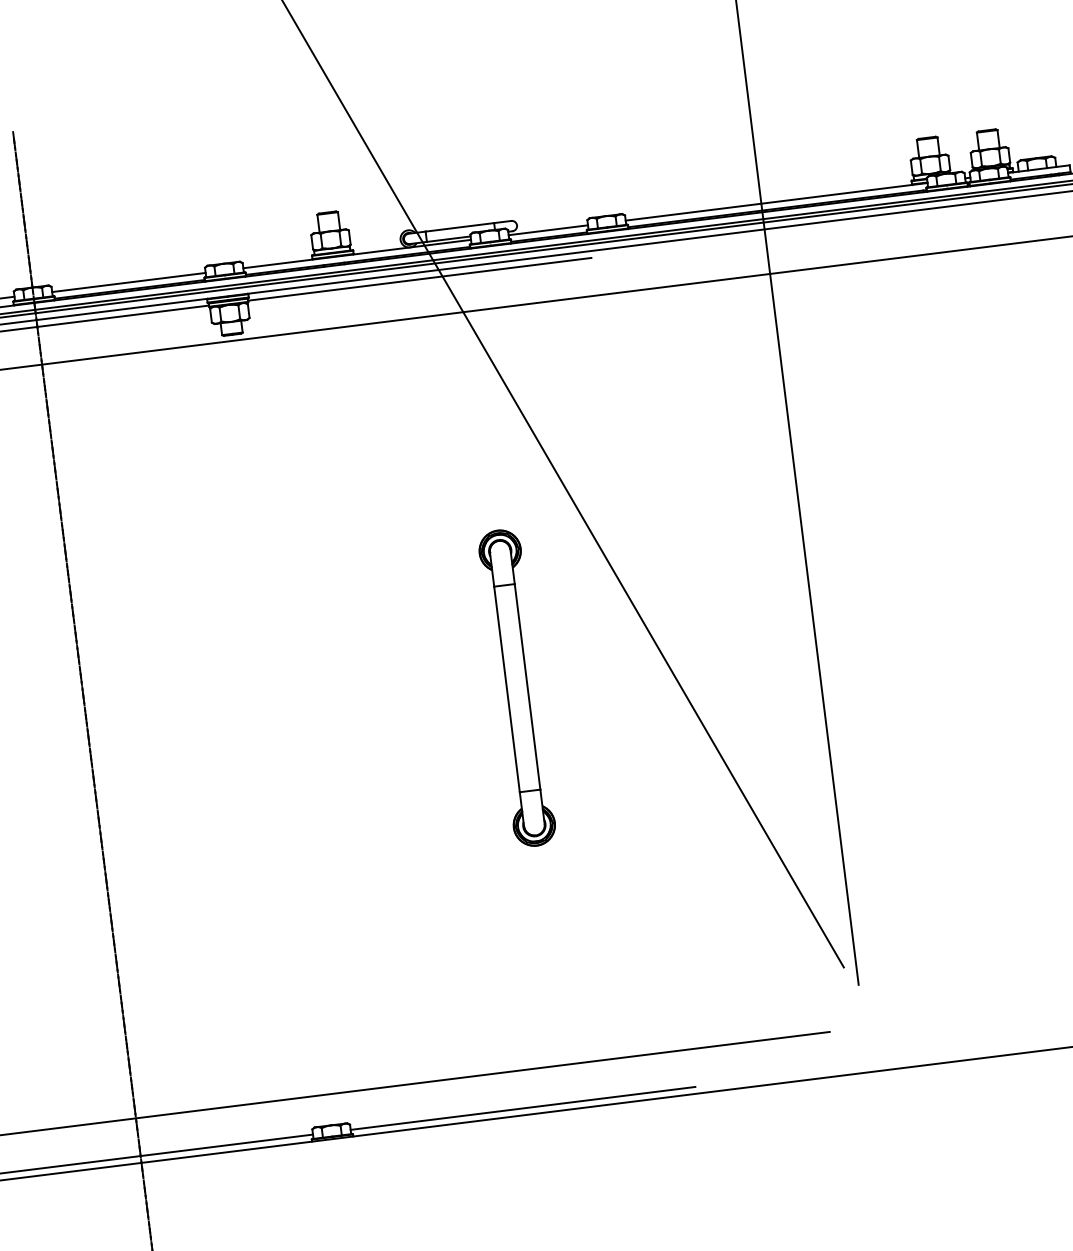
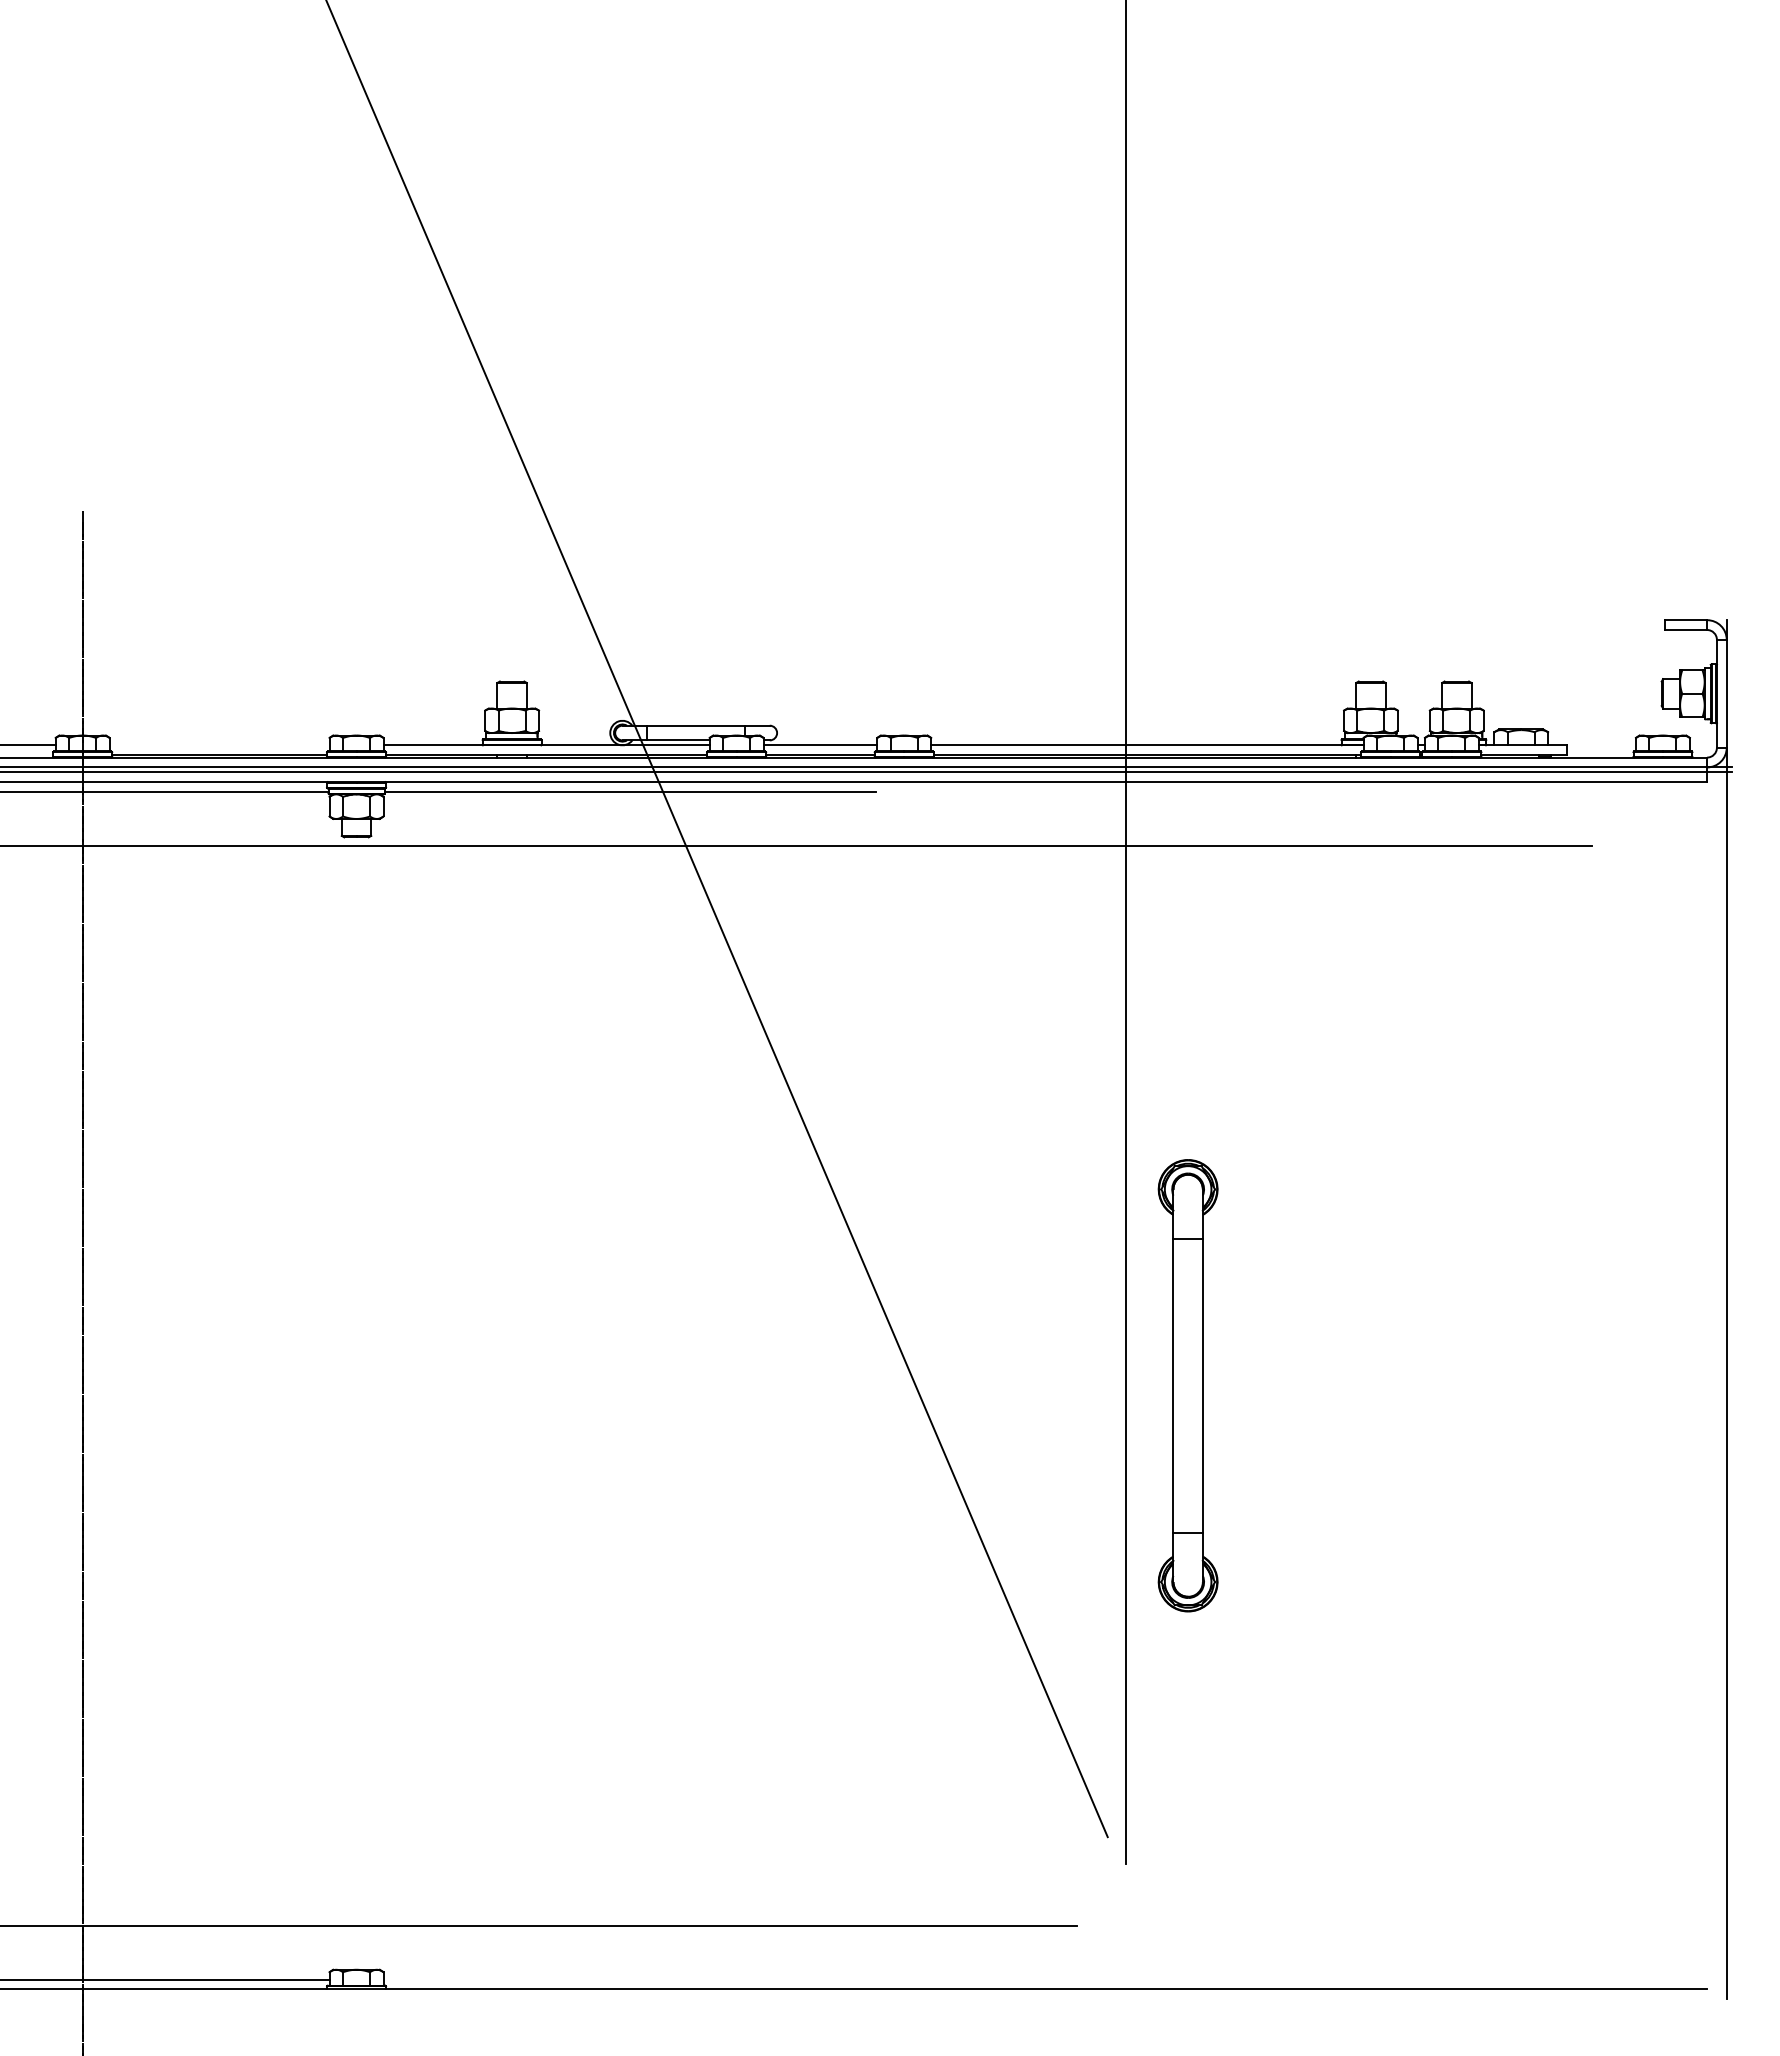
line: (128, 282) -> (219, 745), removed
part: (516, 688) -> (1187, 1385), moved
line: (523, 1108) -> (630, 1979), removed

